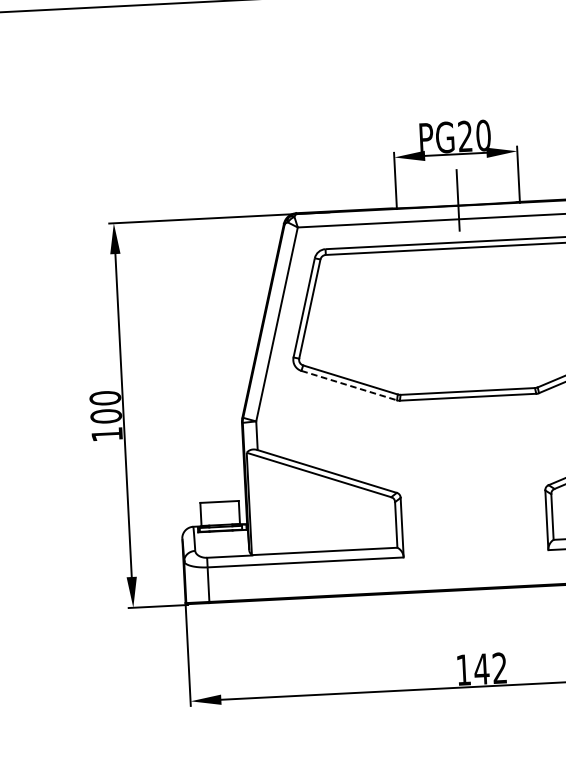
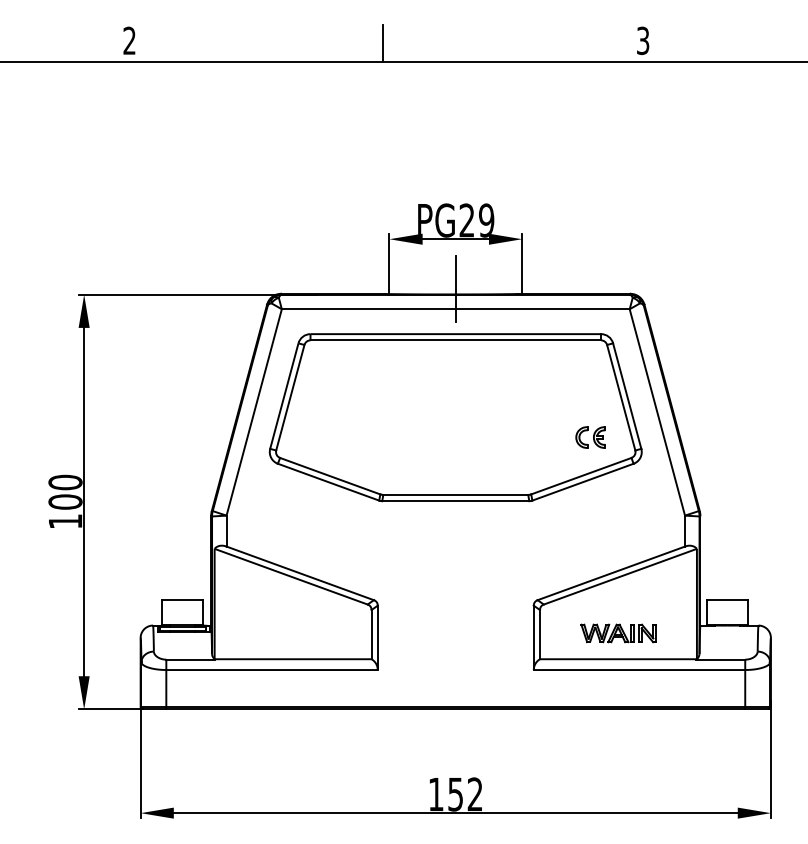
text: (483, 135) -> (486, 220), PG20 -> PG29
line: (349, 385) -> (328, 482), dashed -> solid
text: (481, 669) -> (455, 794), 142 -> 152

